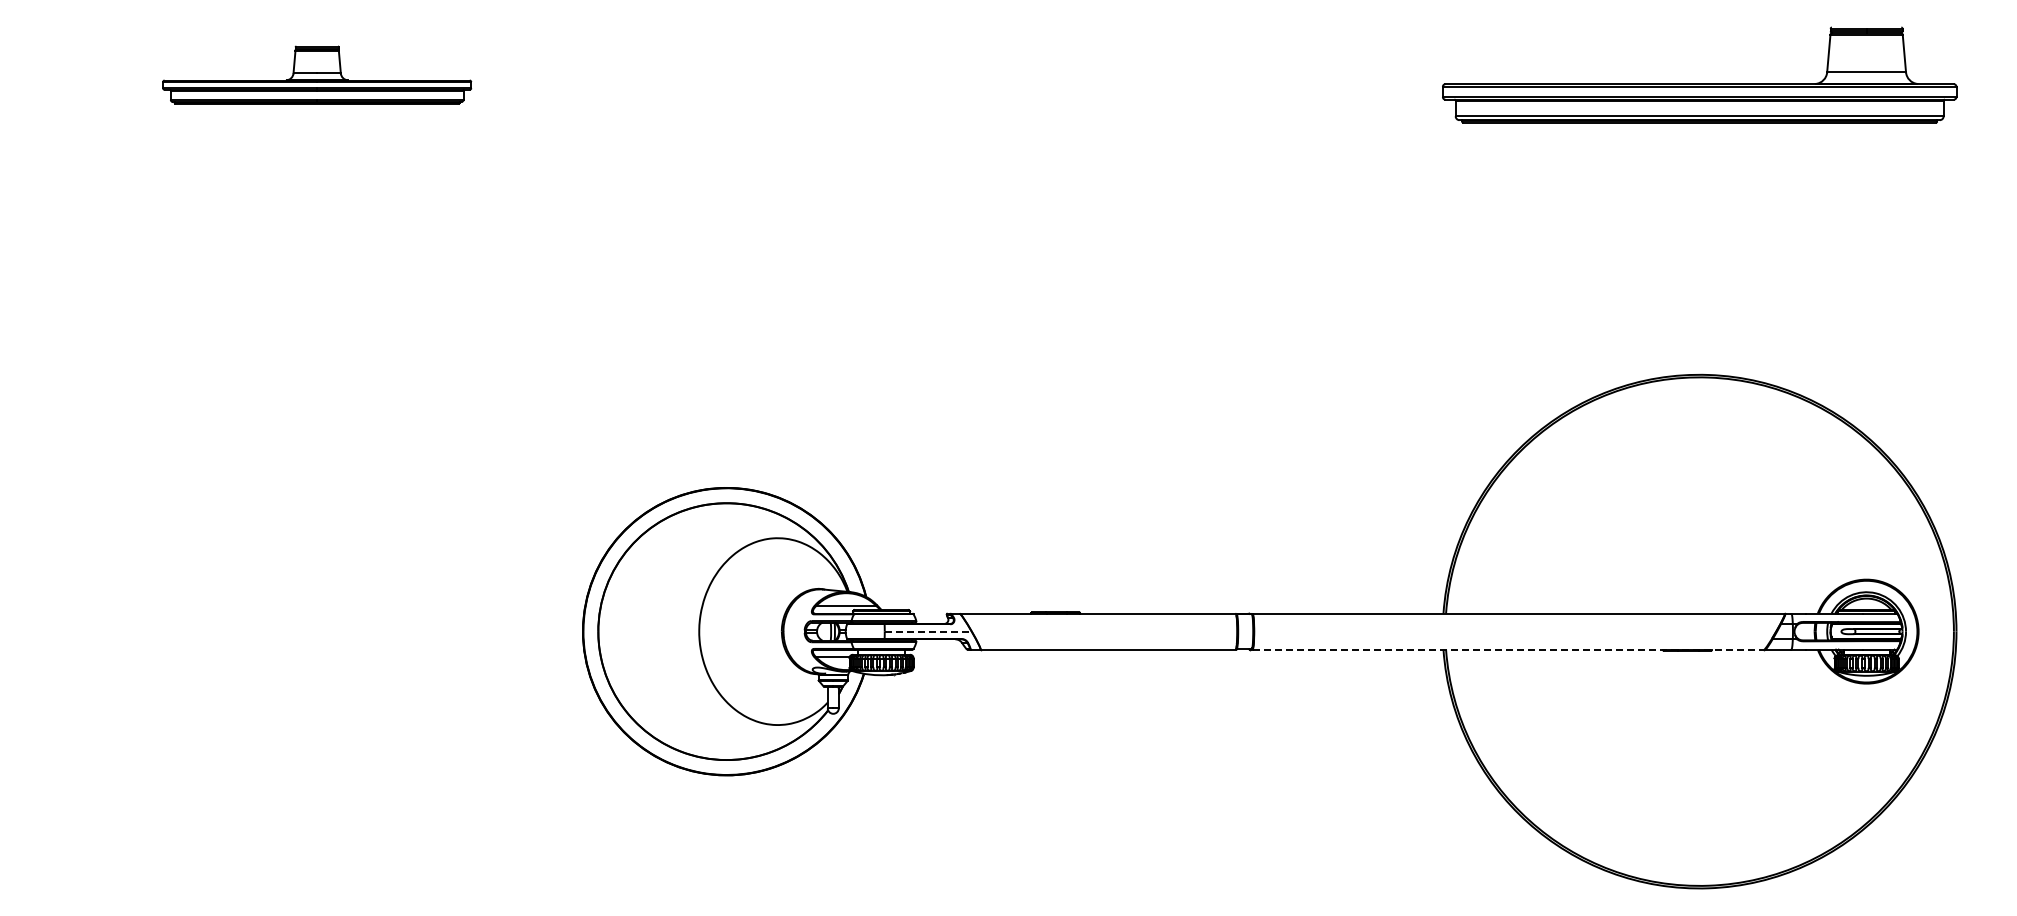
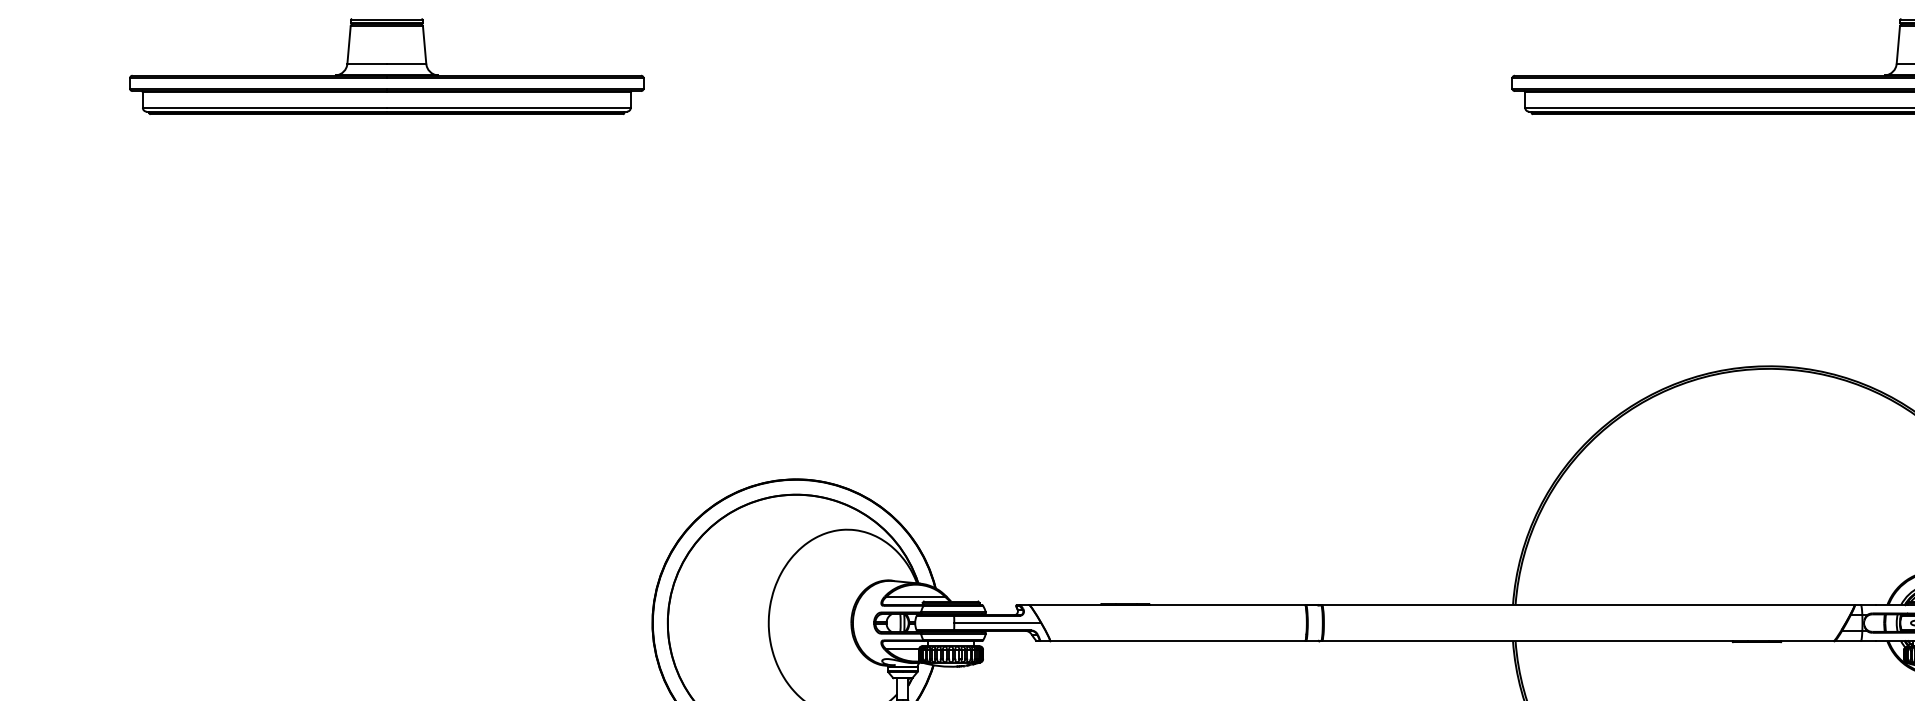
part: (316, 74) -> (386, 65), size x1.67
line: (928, 631) -> (998, 622), dashed -> solid
line: (1508, 649) -> (1578, 640), dashed -> solid

